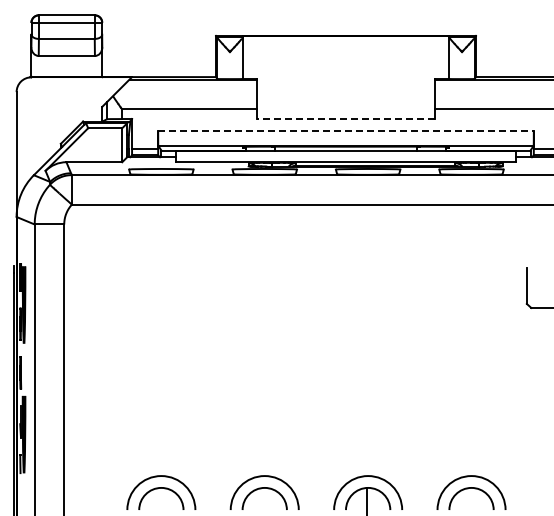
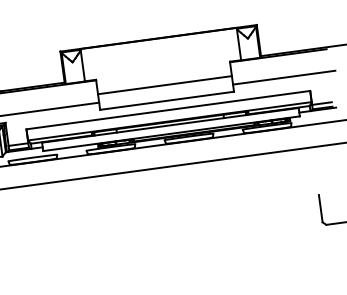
line: (345, 97) -> (164, 84), added
line: (346, 118) -> (167, 100), dashed -> solid
line: (346, 131) -> (168, 110), dashed -> solid

